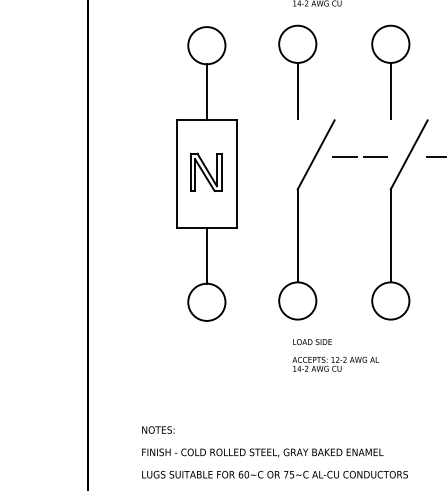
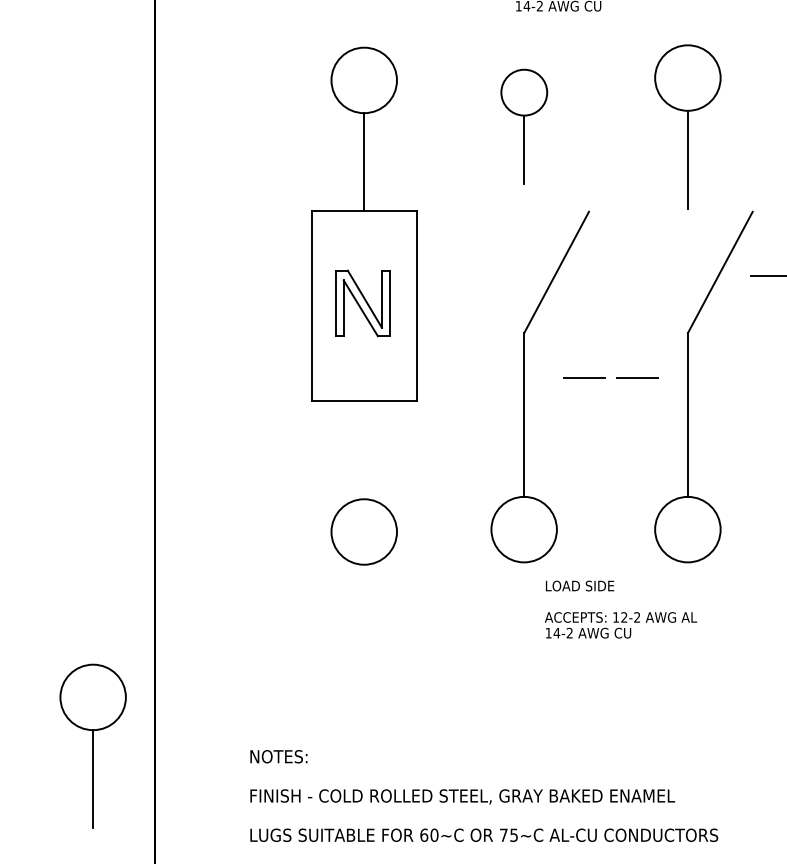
part: (297, 71) -> (523, 125), size x0.7
line: (357, 156) -> (606, 377), moved
line: (206, 255) -> (363, 449), removed
text: (335, 355) -> (620, 609), moved
part: (52, 423) -> (92, 745), added

